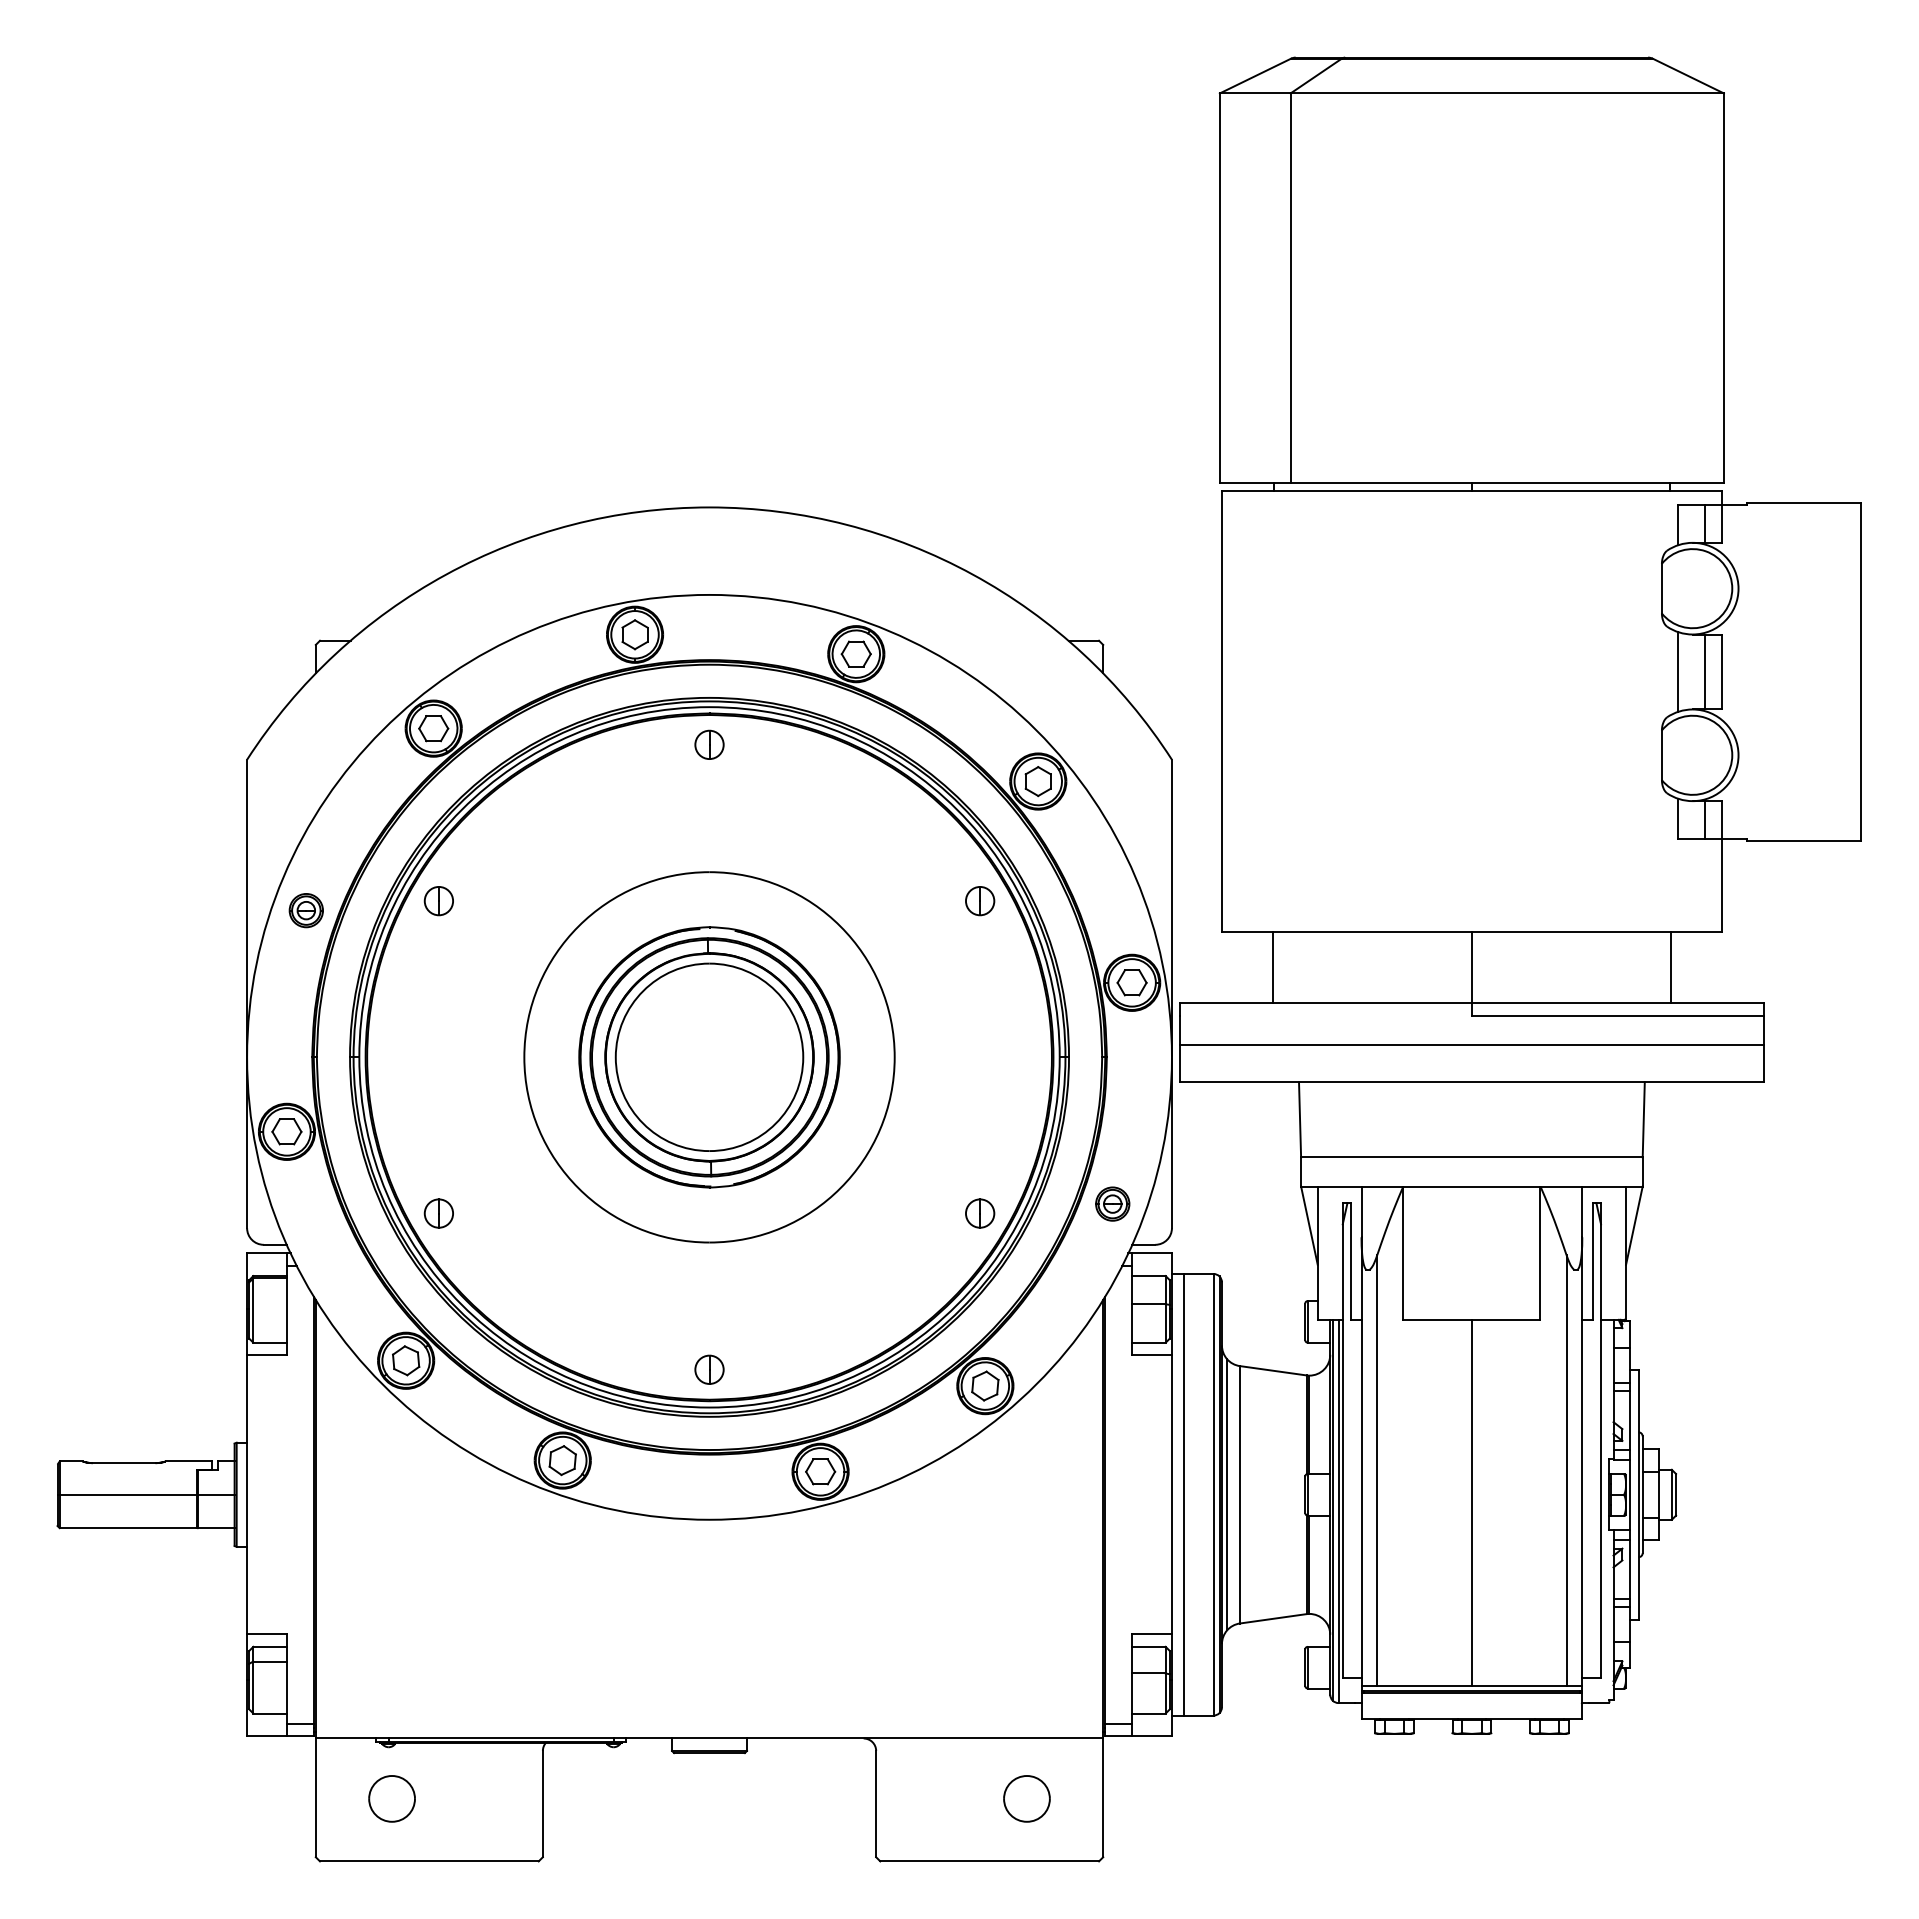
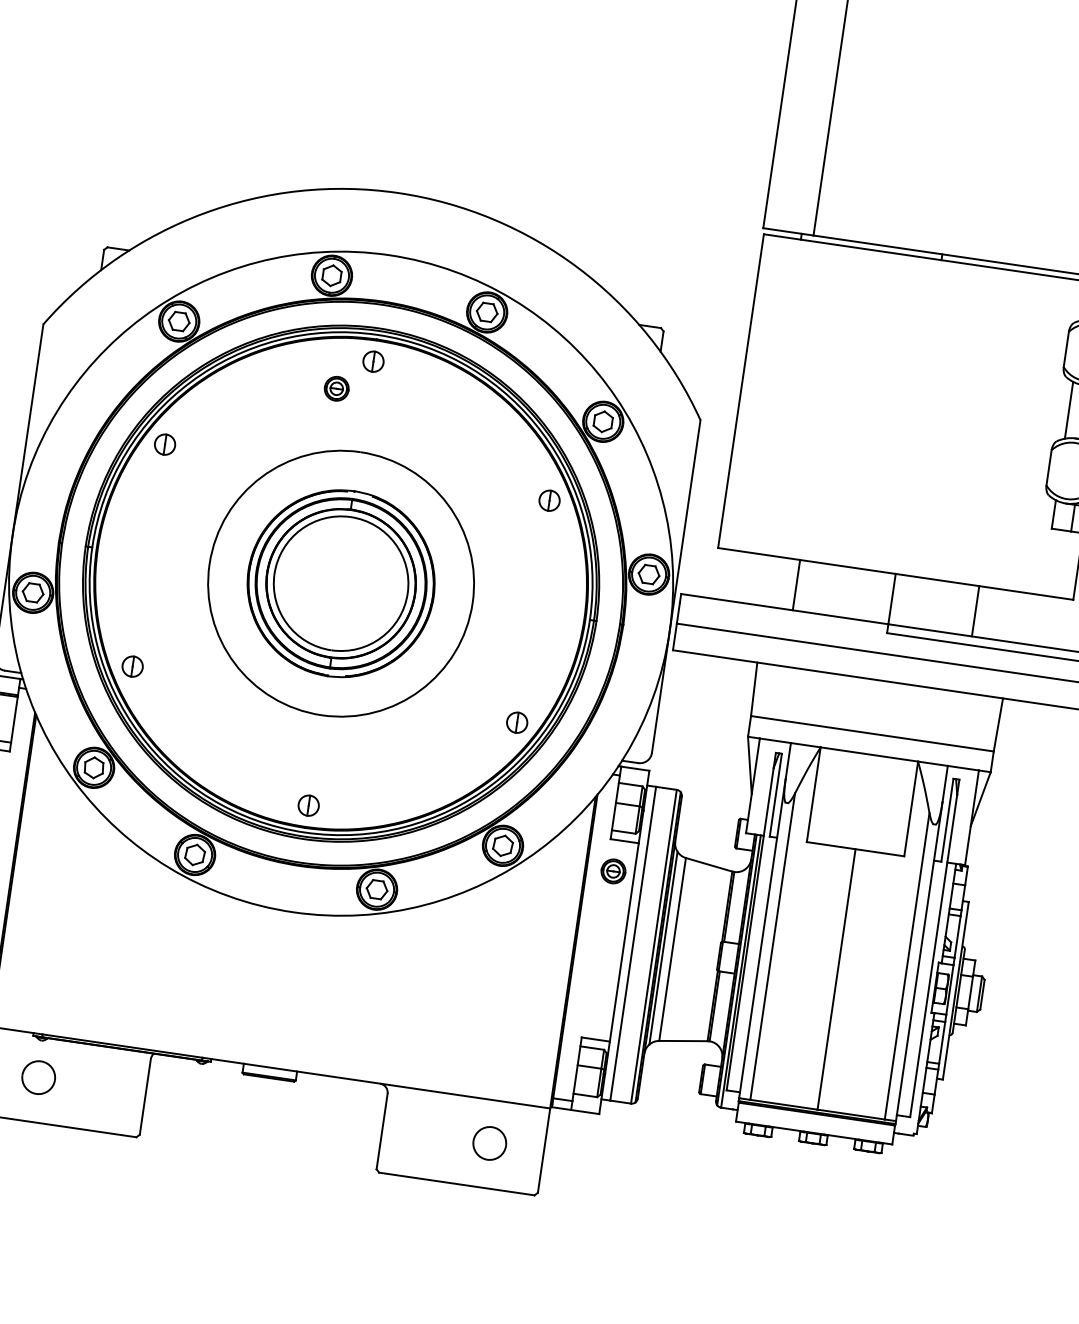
part: (305, 910) -> (336, 388), moved
line: (1273, 967) -> (796, 584), moved
line: (1670, 967) -> (975, 611), moved
part: (1112, 1203) -> (613, 870), moved

